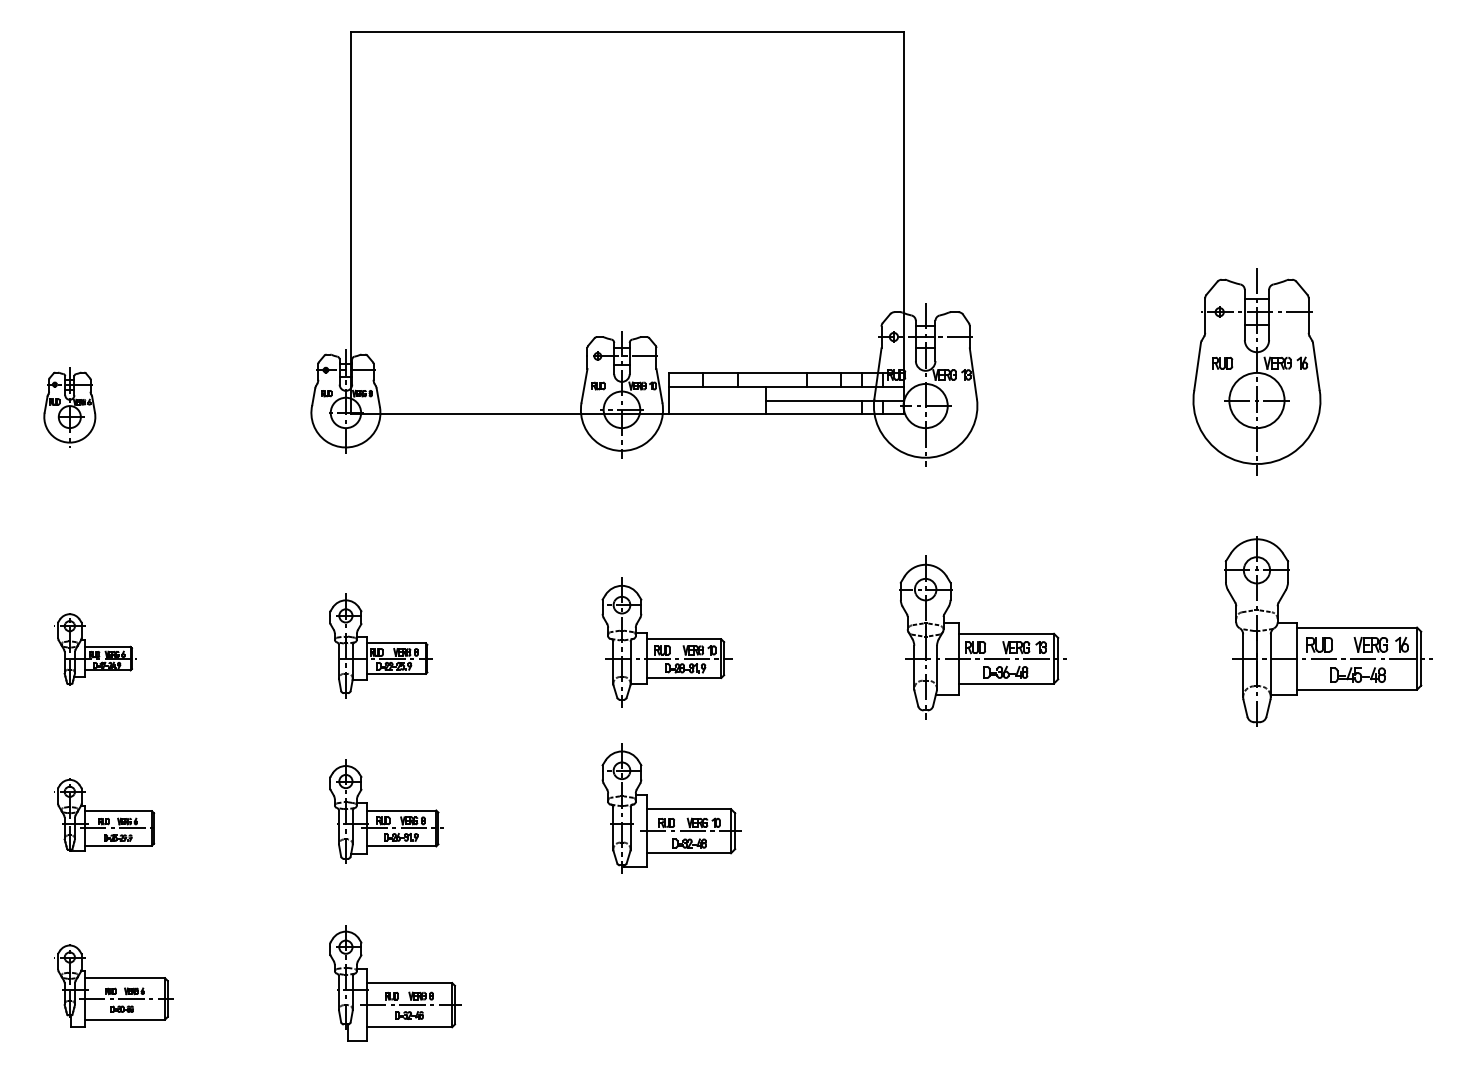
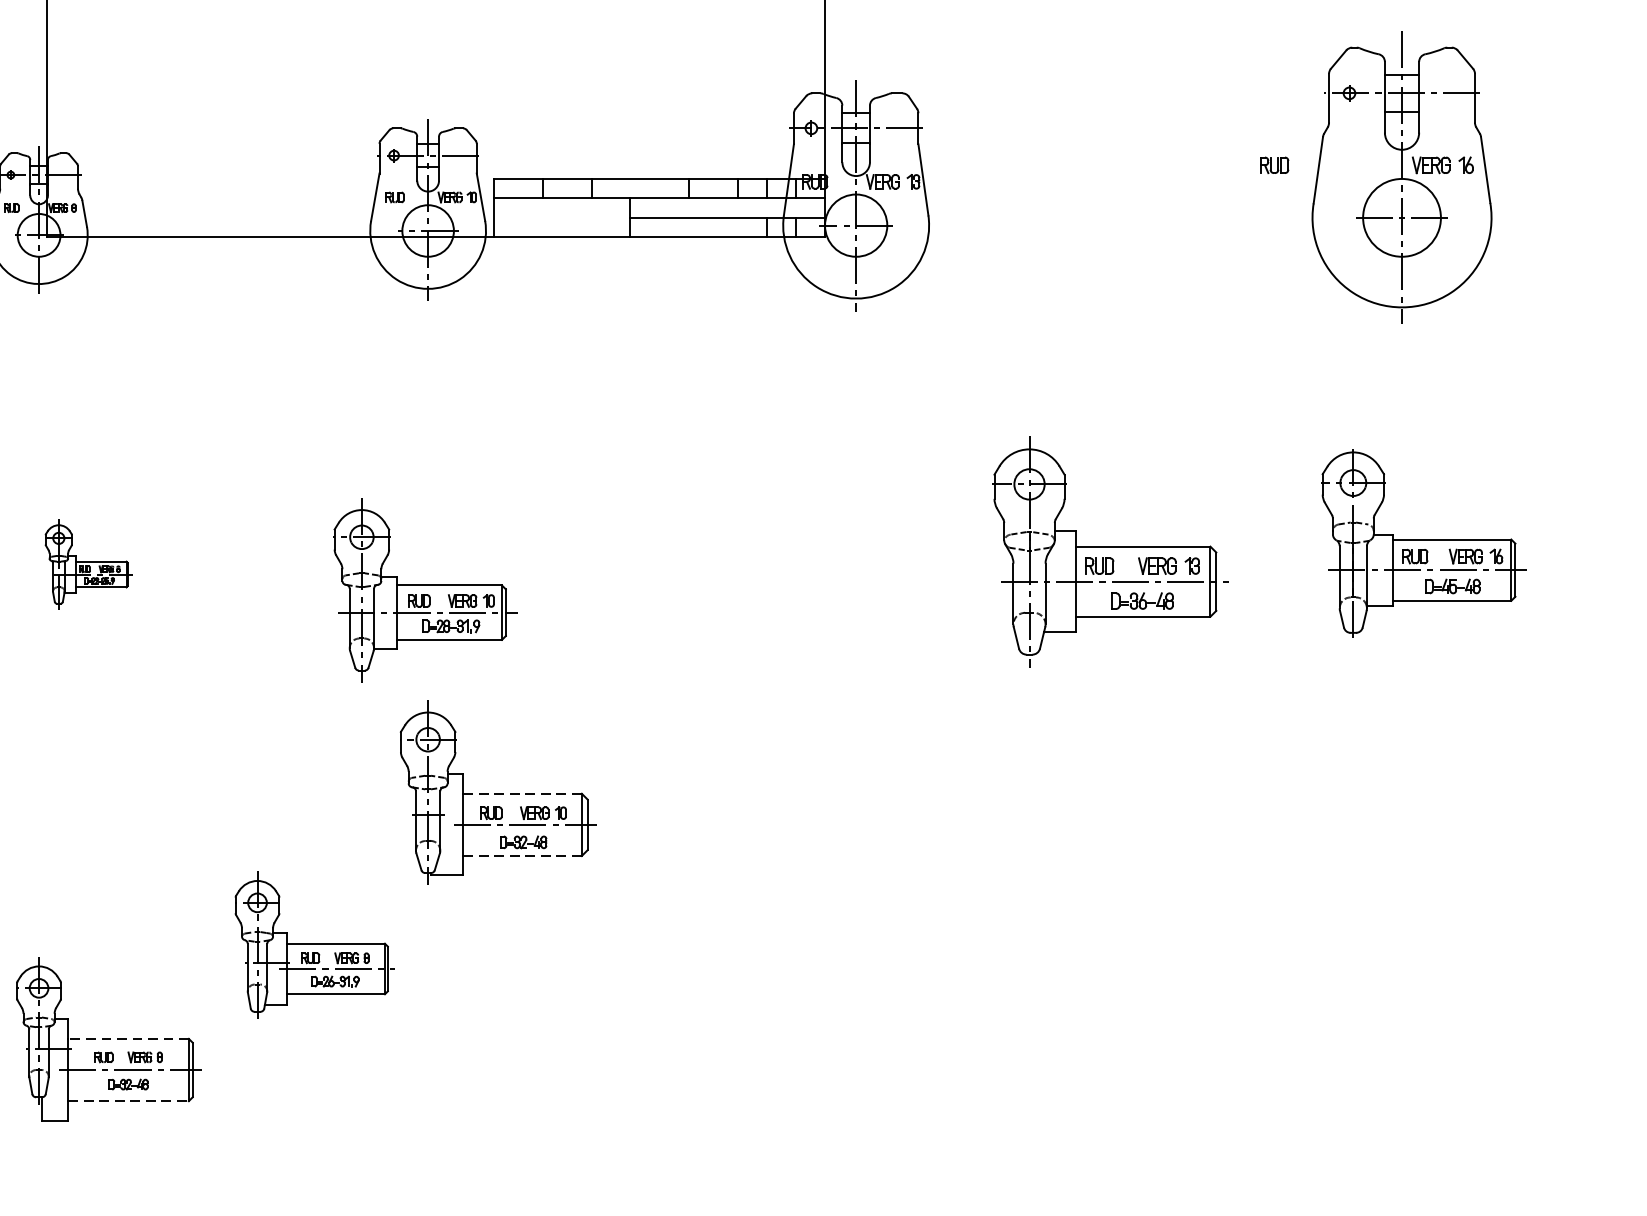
part: (1256, 371) -> (1401, 176), moved
part: (1328, 631) -> (1423, 543), size x0.7
part: (982, 637) -> (1109, 551), moved
part: (666, 642) -> (424, 589), moved
part: (380, 645) -> (87, 563), size x0.6
line: (688, 809) -> (521, 794), solid -> dashed
part: (386, 811) -> (314, 945), moved
line: (689, 853) -> (523, 856), solid -> dashed
line: (409, 983) -> (128, 1039), solid -> dashed
line: (409, 1027) -> (128, 1101), solid -> dashed

